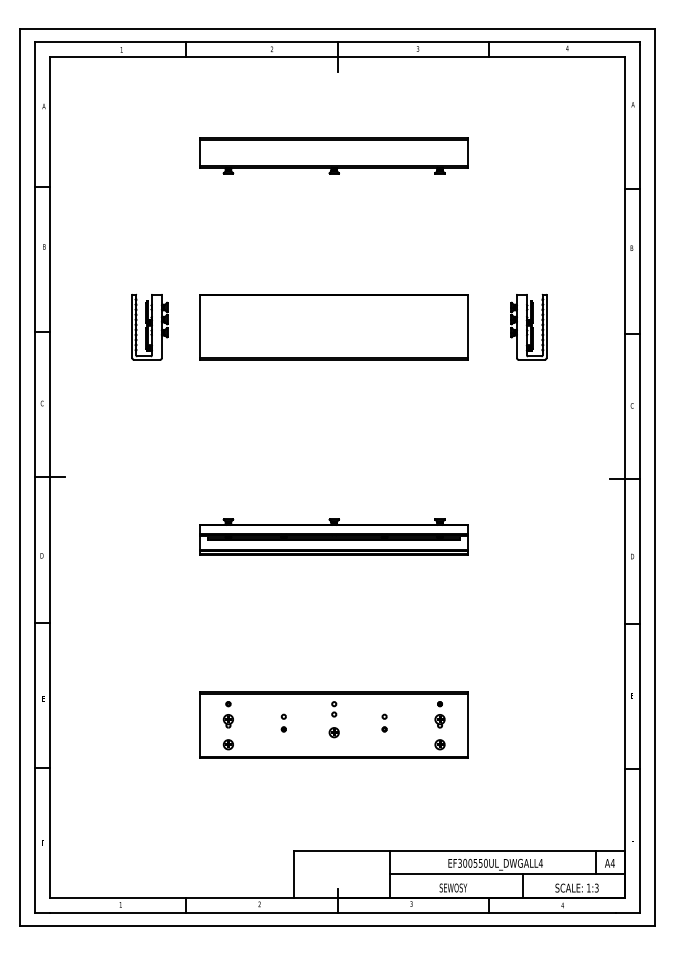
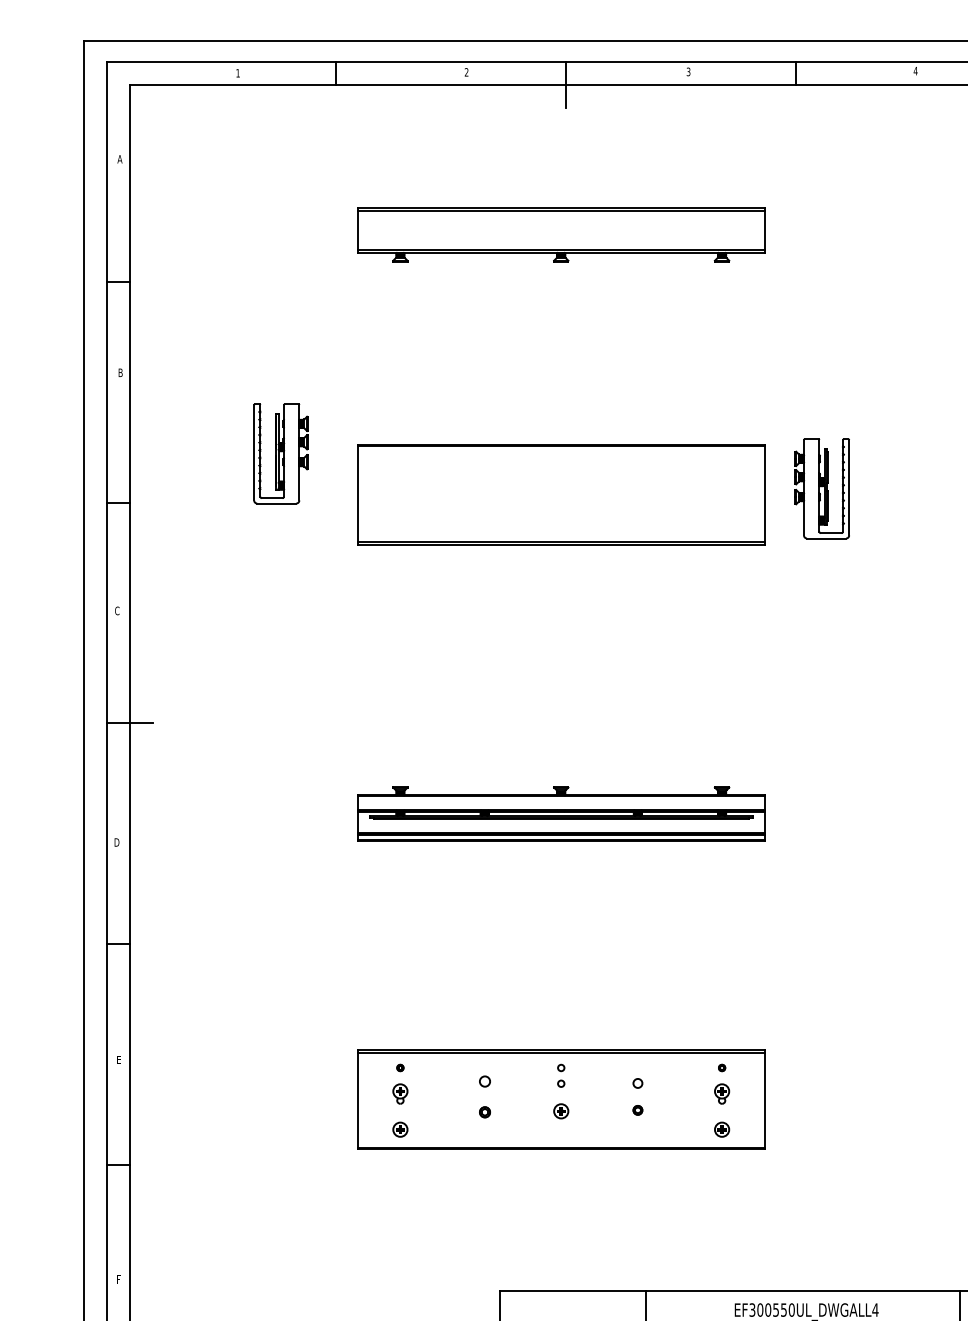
part: (149, 326) -> (280, 452), moved
part: (528, 326) -> (821, 487), moved
part: (283, 722) -> (484, 1095), size x1.6
part: (384, 722) -> (637, 1095), size x1.4

